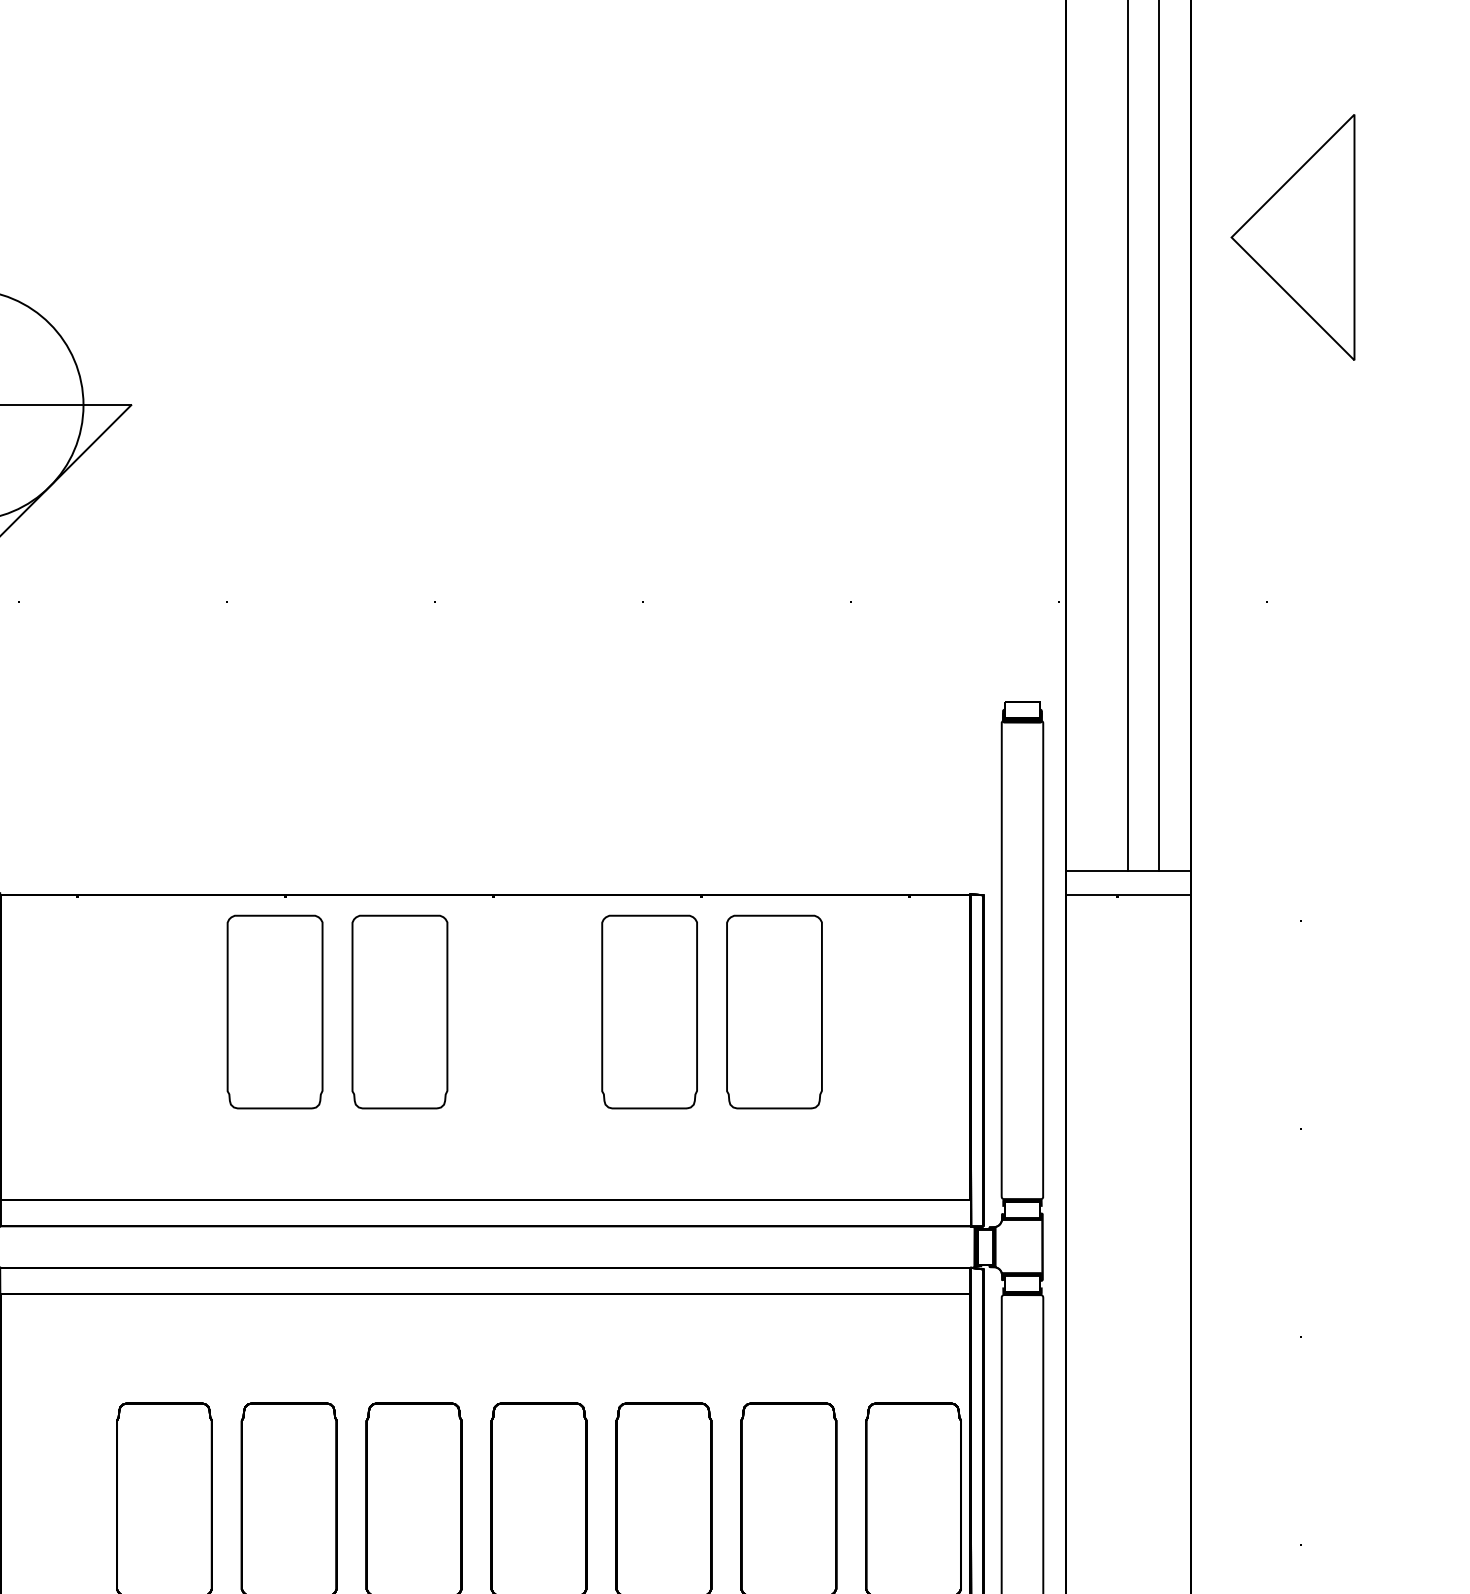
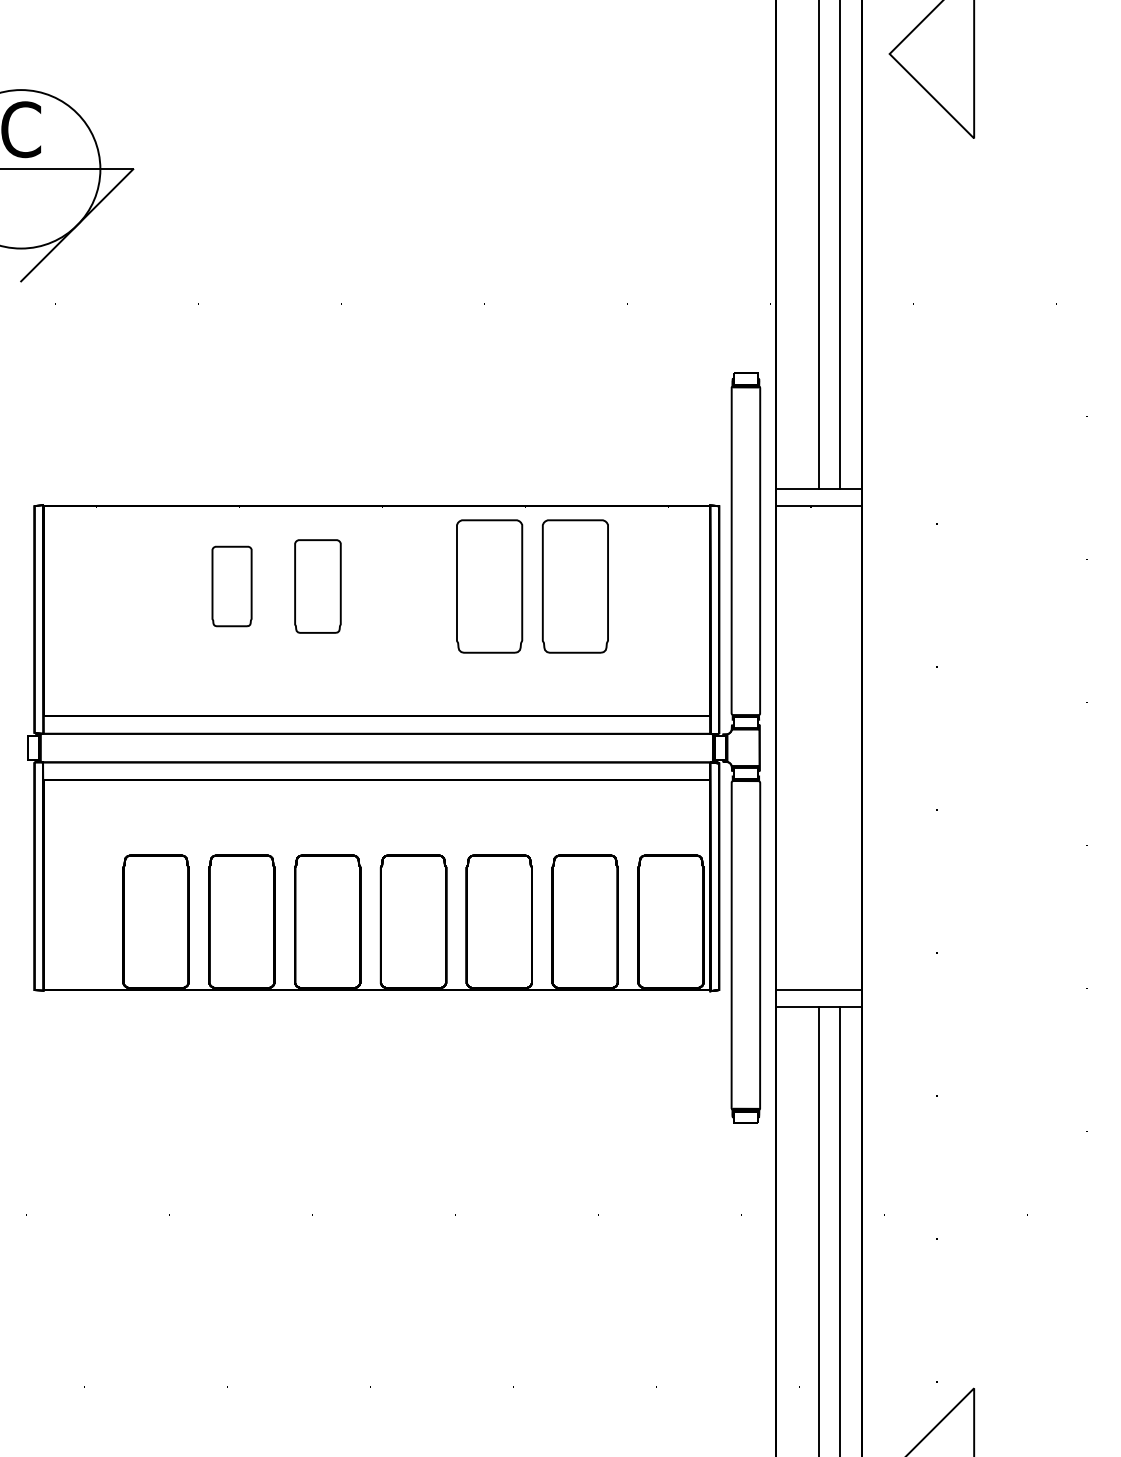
part: (274, 1012) -> (231, 586), size x0.6
part: (399, 1012) -> (317, 586), size x0.7

